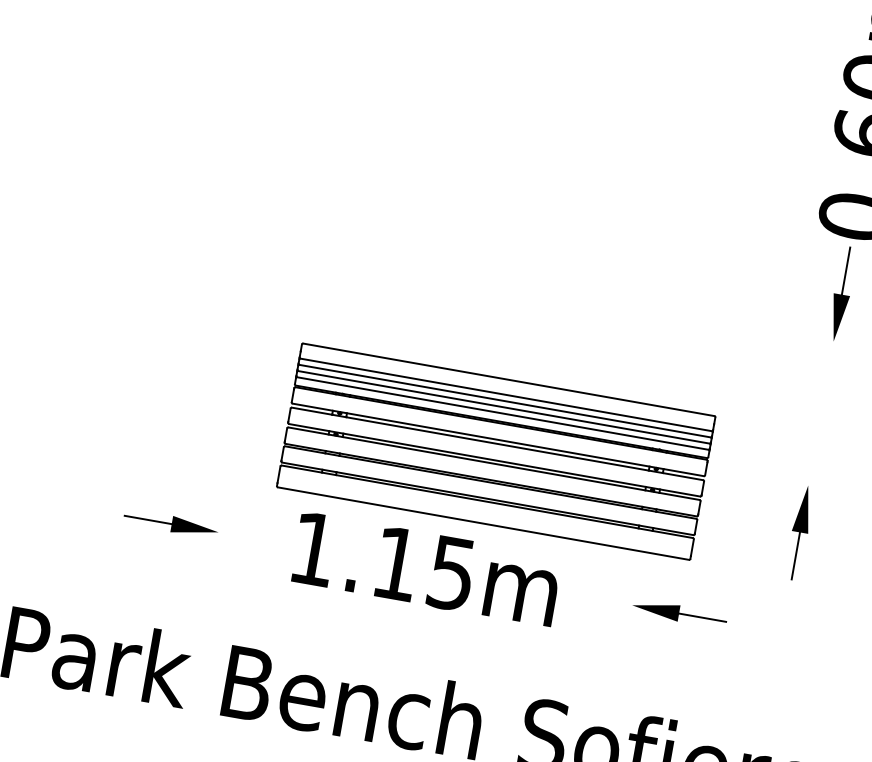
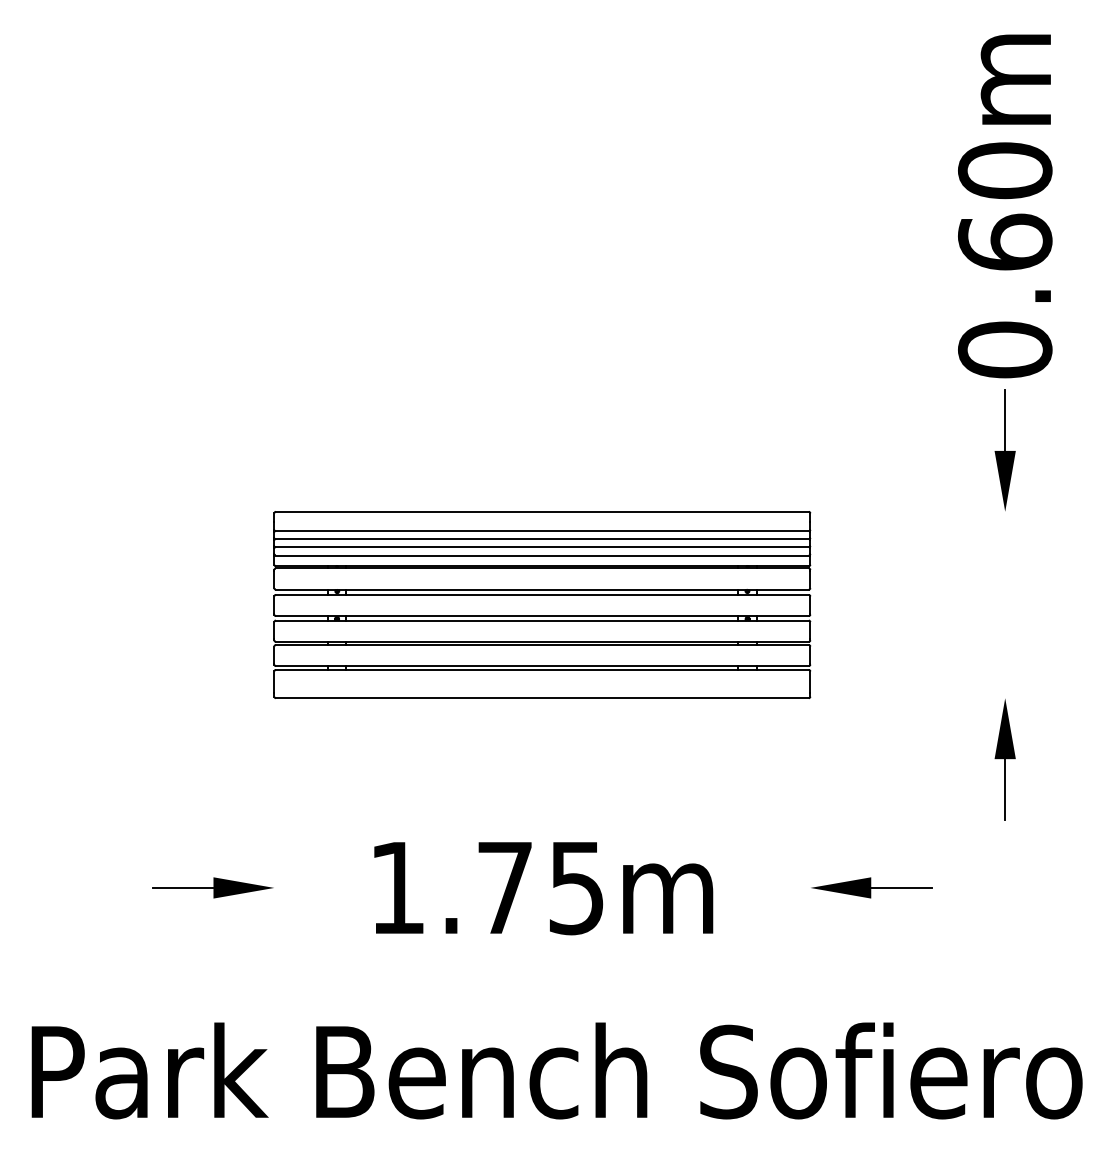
part: (496, 451) -> (542, 604), moved
text: (396, 563) -> (504, 887), 1.15m -> 1.75m

